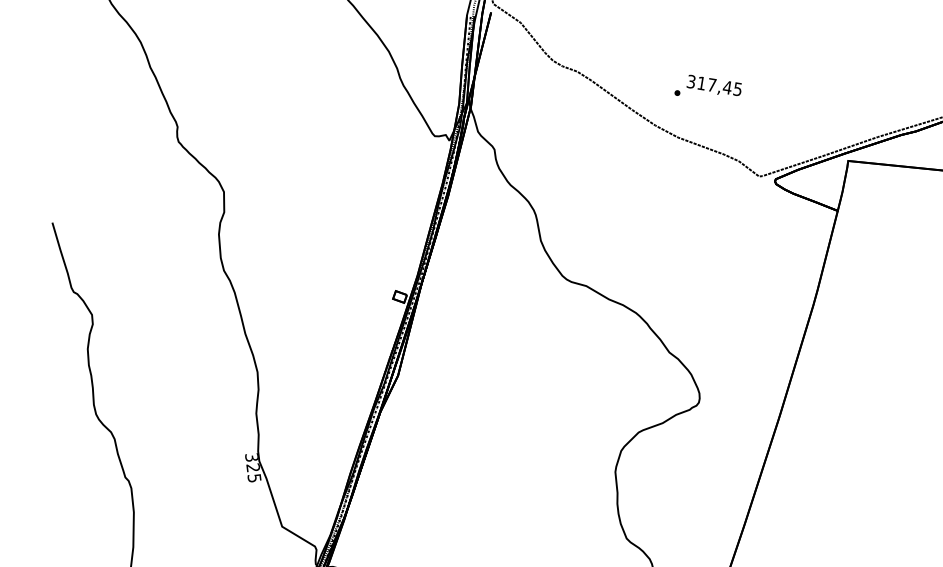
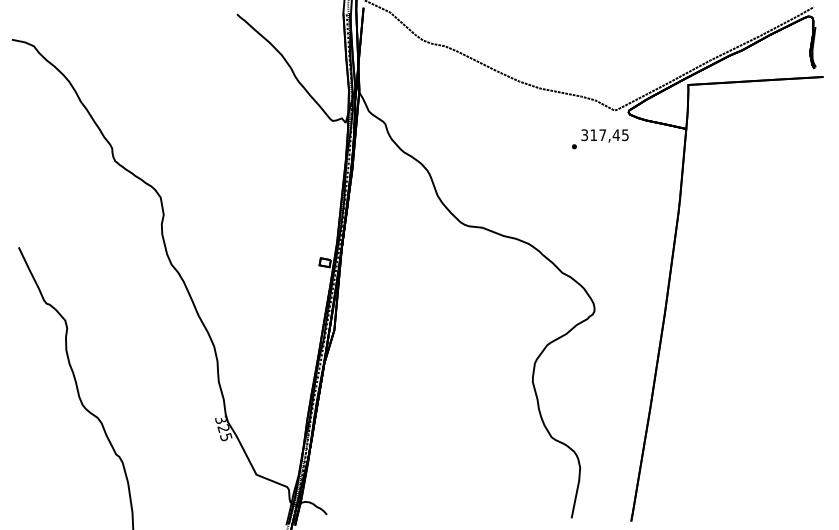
text: (708, 89) -> (600, 139), moved

